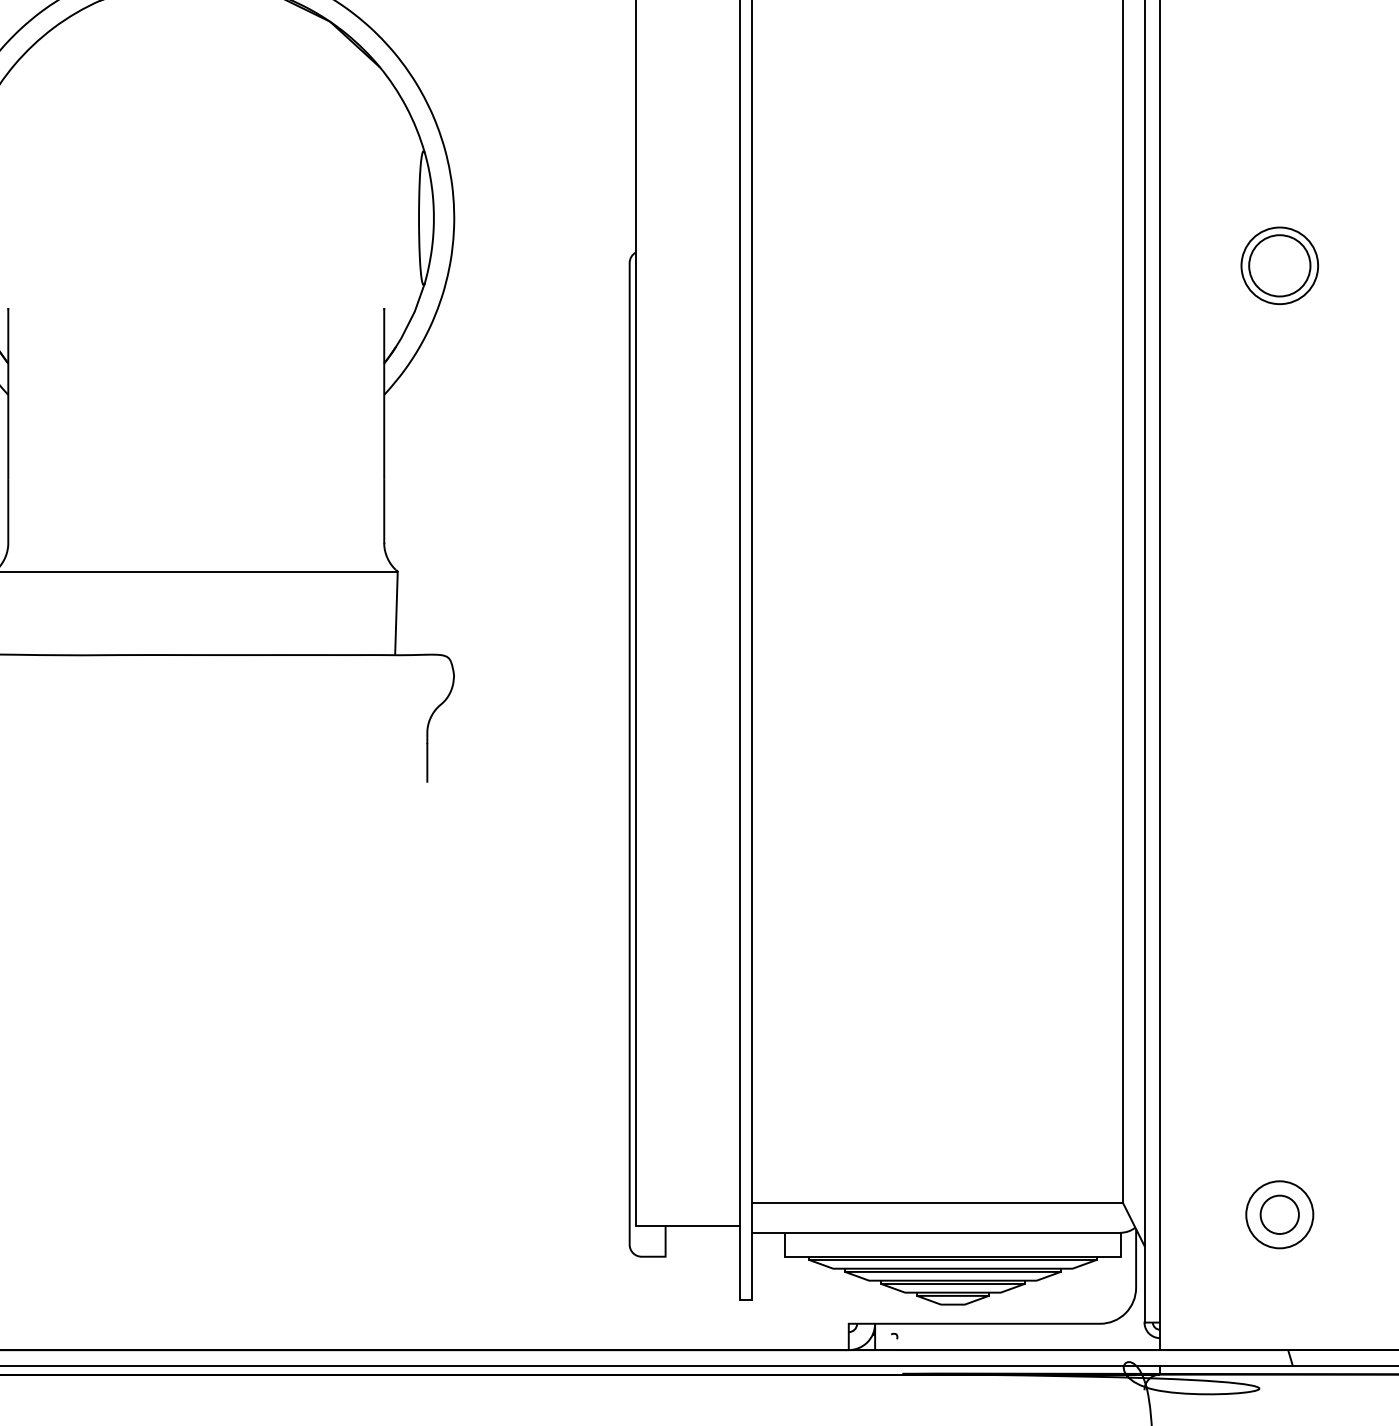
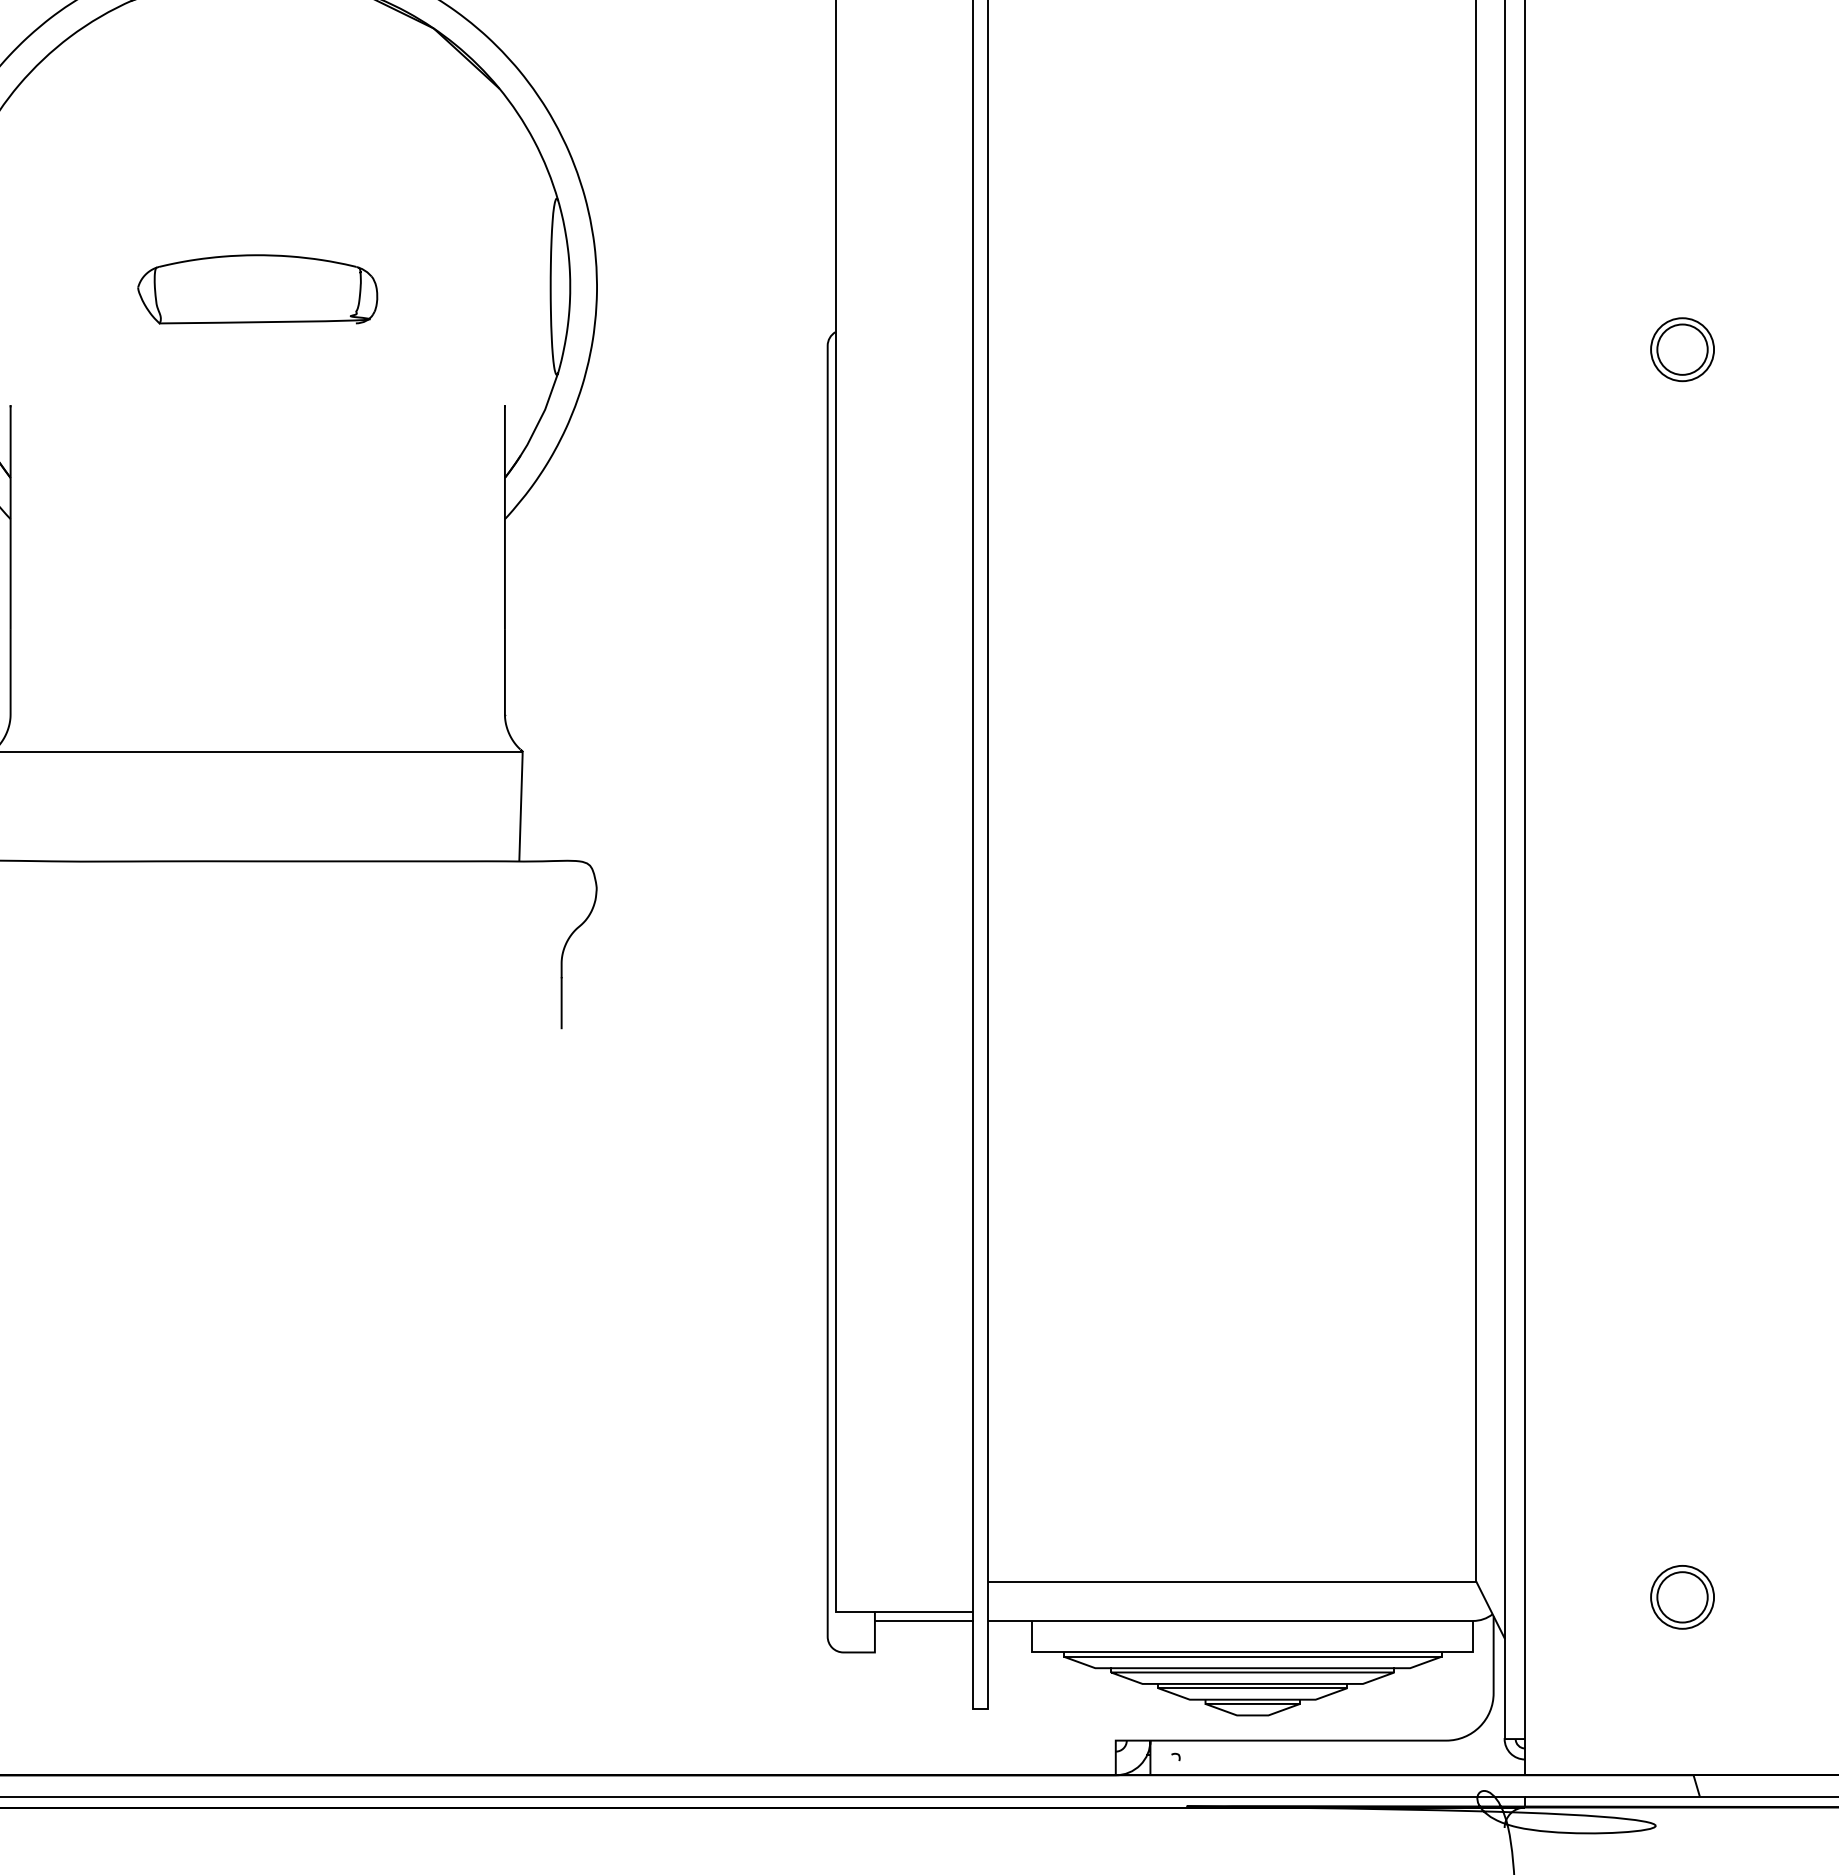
part: (196, 220) -> (257, 289), added
part: (1279, 265) -> (1682, 349), size x0.62
circle: (1279, 1214) -> (1682, 1596), size x0.71
line: (702, 1232) -> (923, 1620), added

